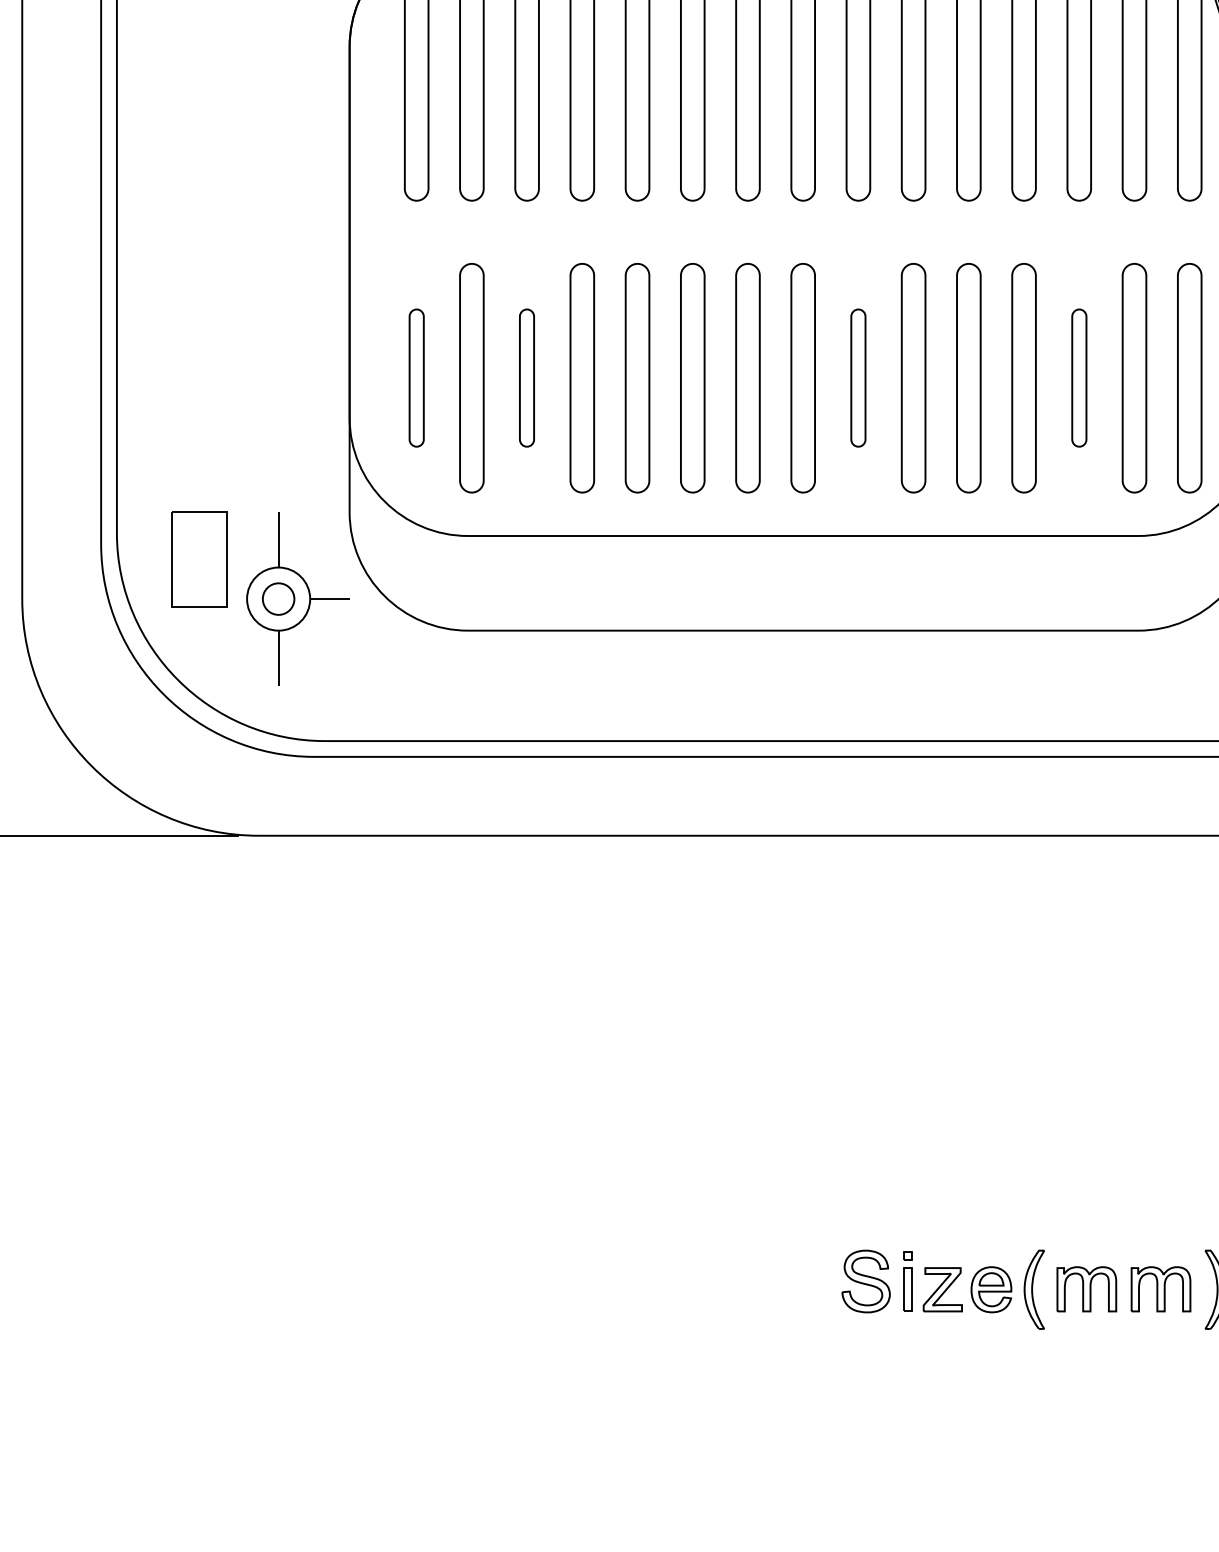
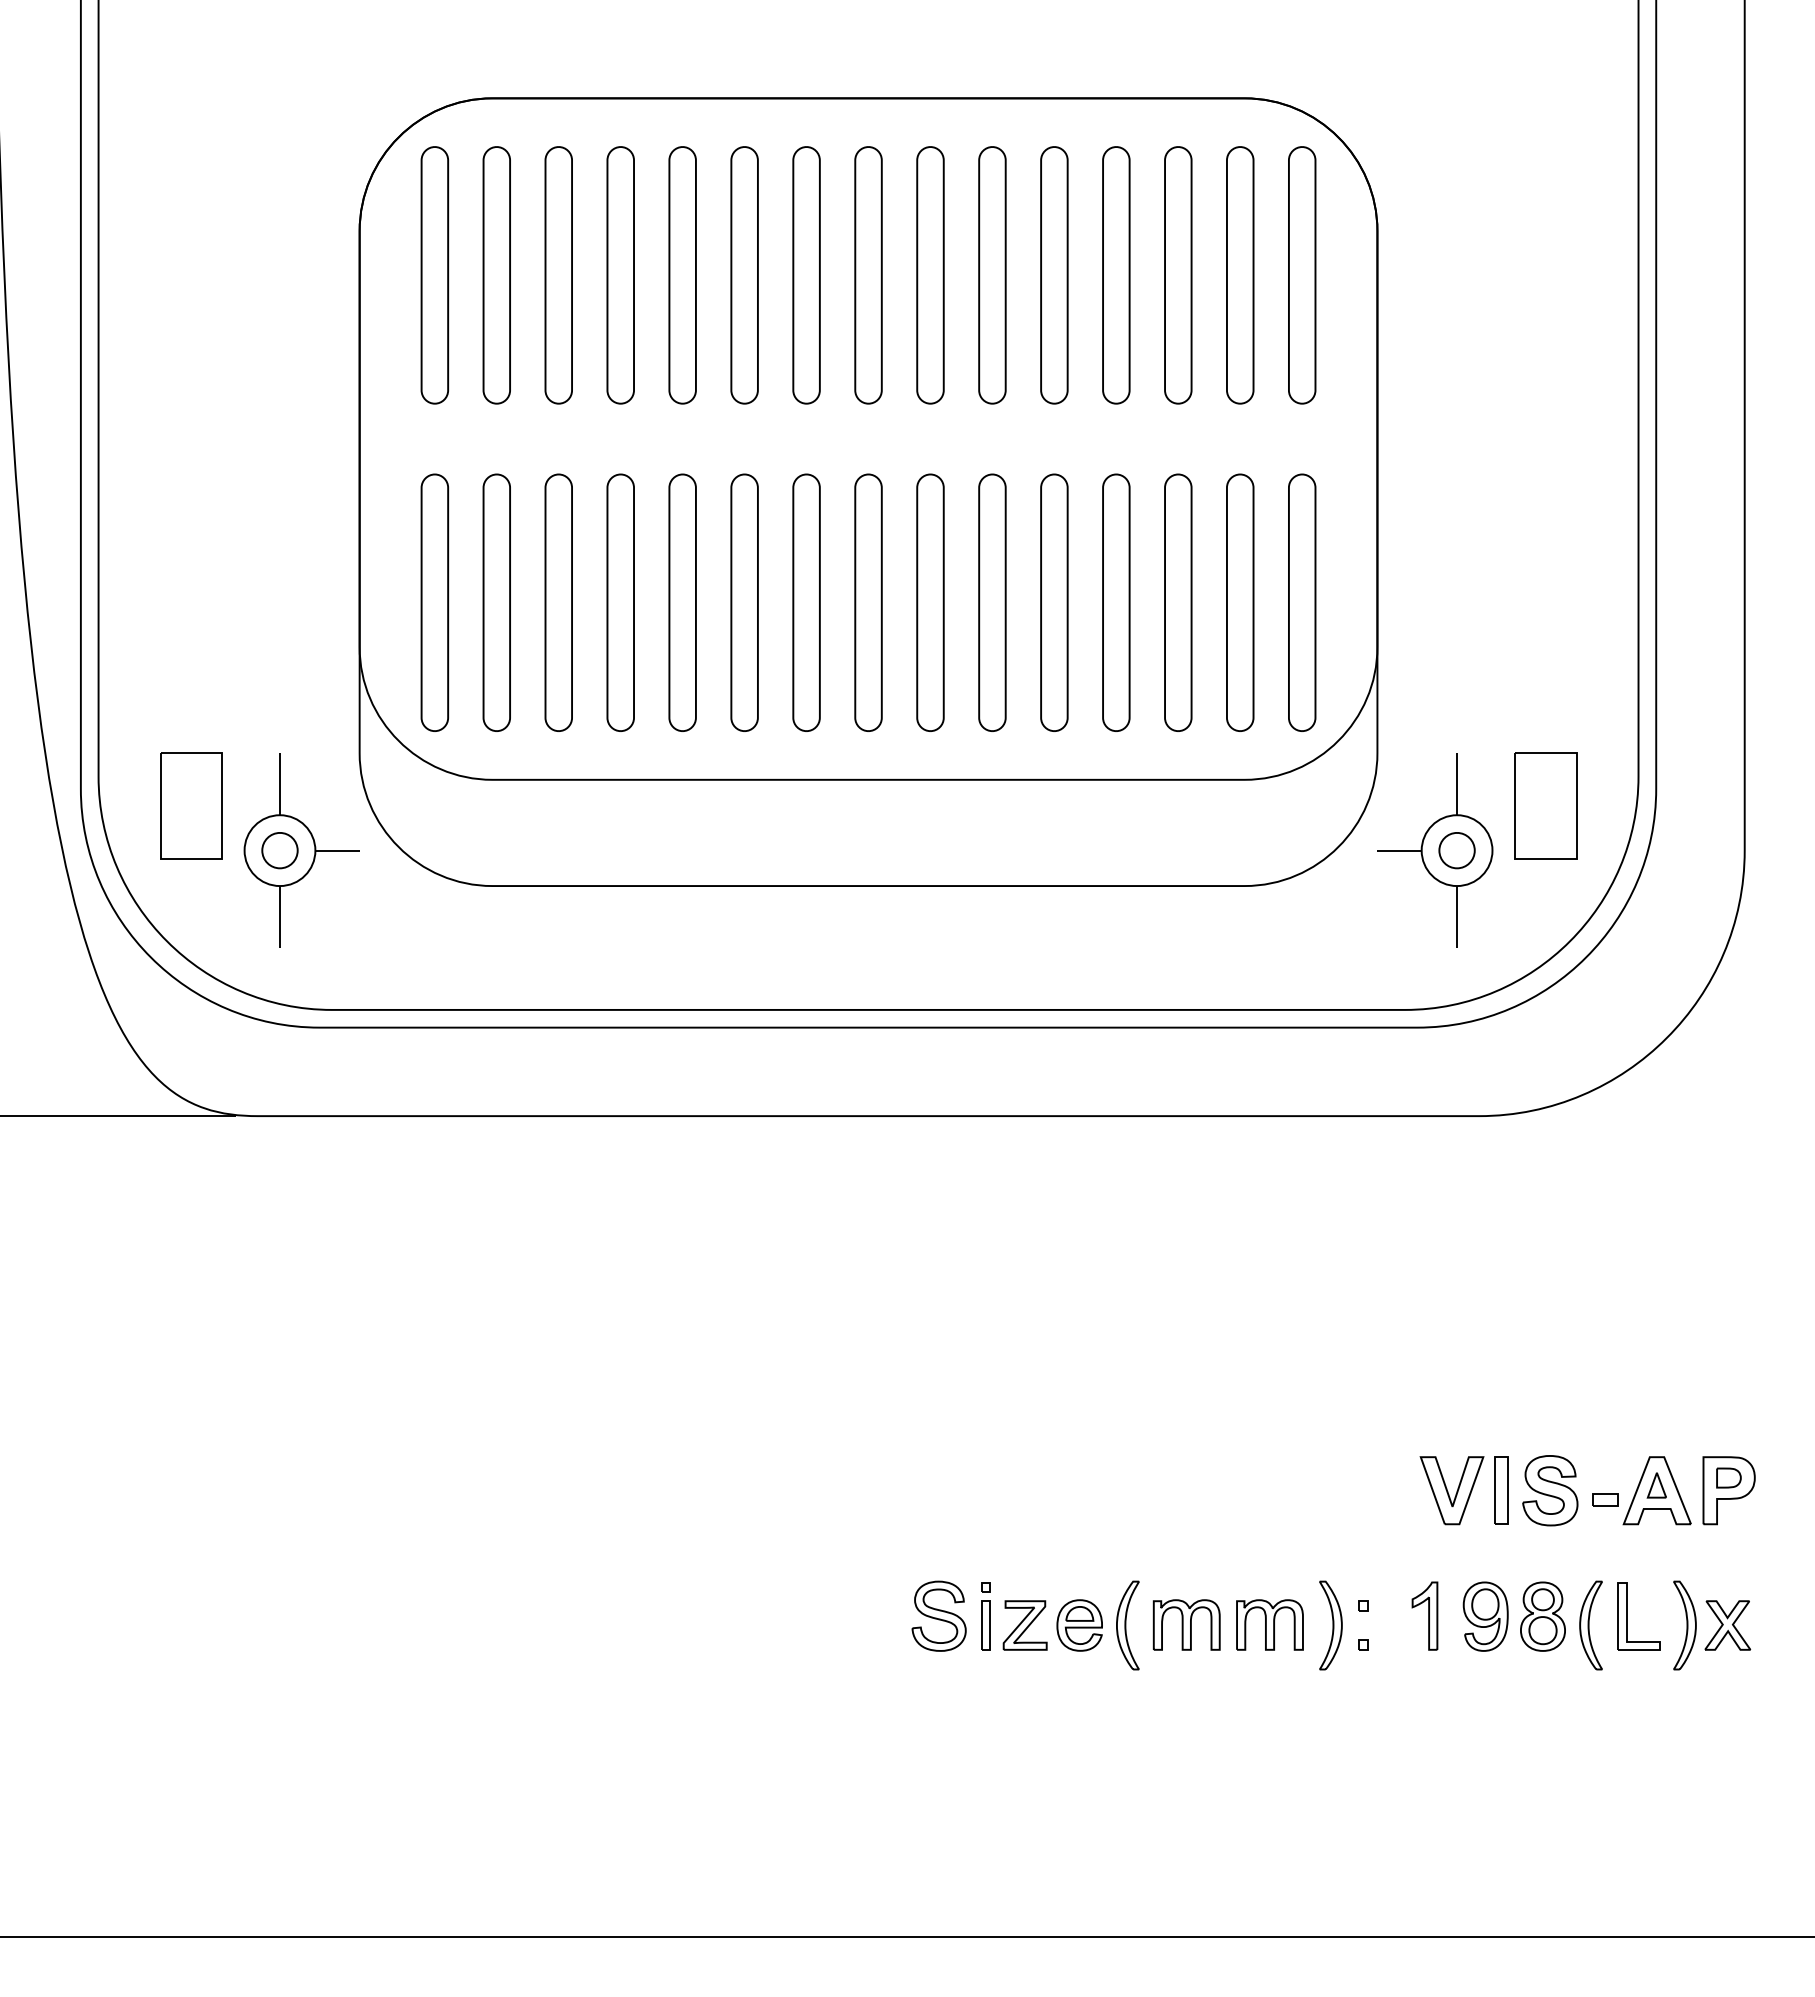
part: (416, 377) -> (434, 602), size x1.67
part: (526, 377) -> (558, 602), size x1.67
part: (858, 377) -> (930, 602), size x1.67
part: (1079, 377) -> (1178, 602), size x1.67

